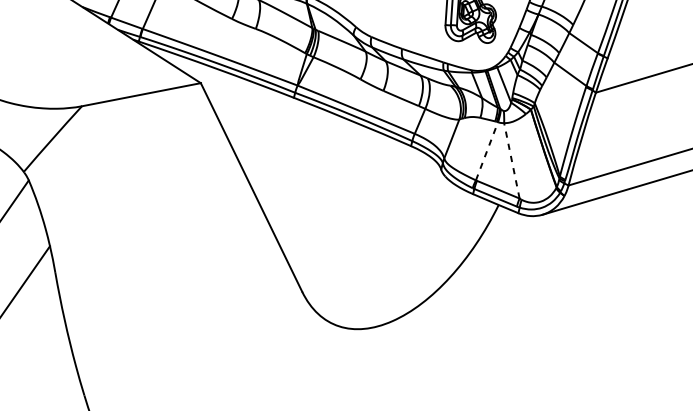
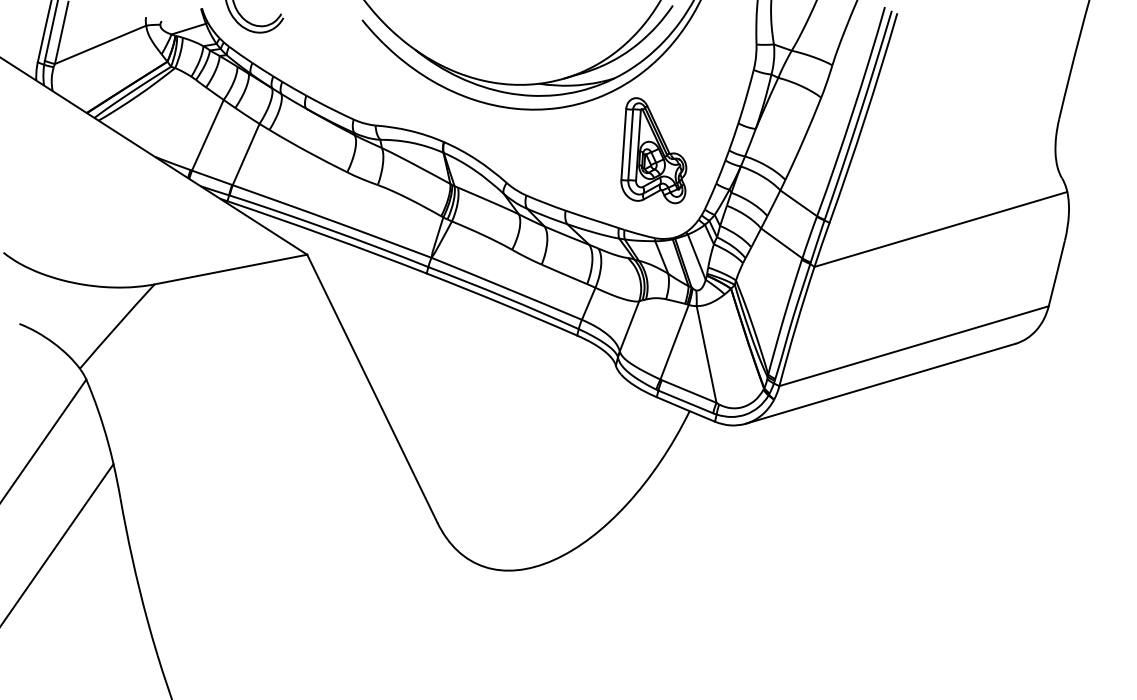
line: (486, 151) -> (674, 342), dashed -> solid
line: (511, 160) -> (706, 353), dashed -> solid

